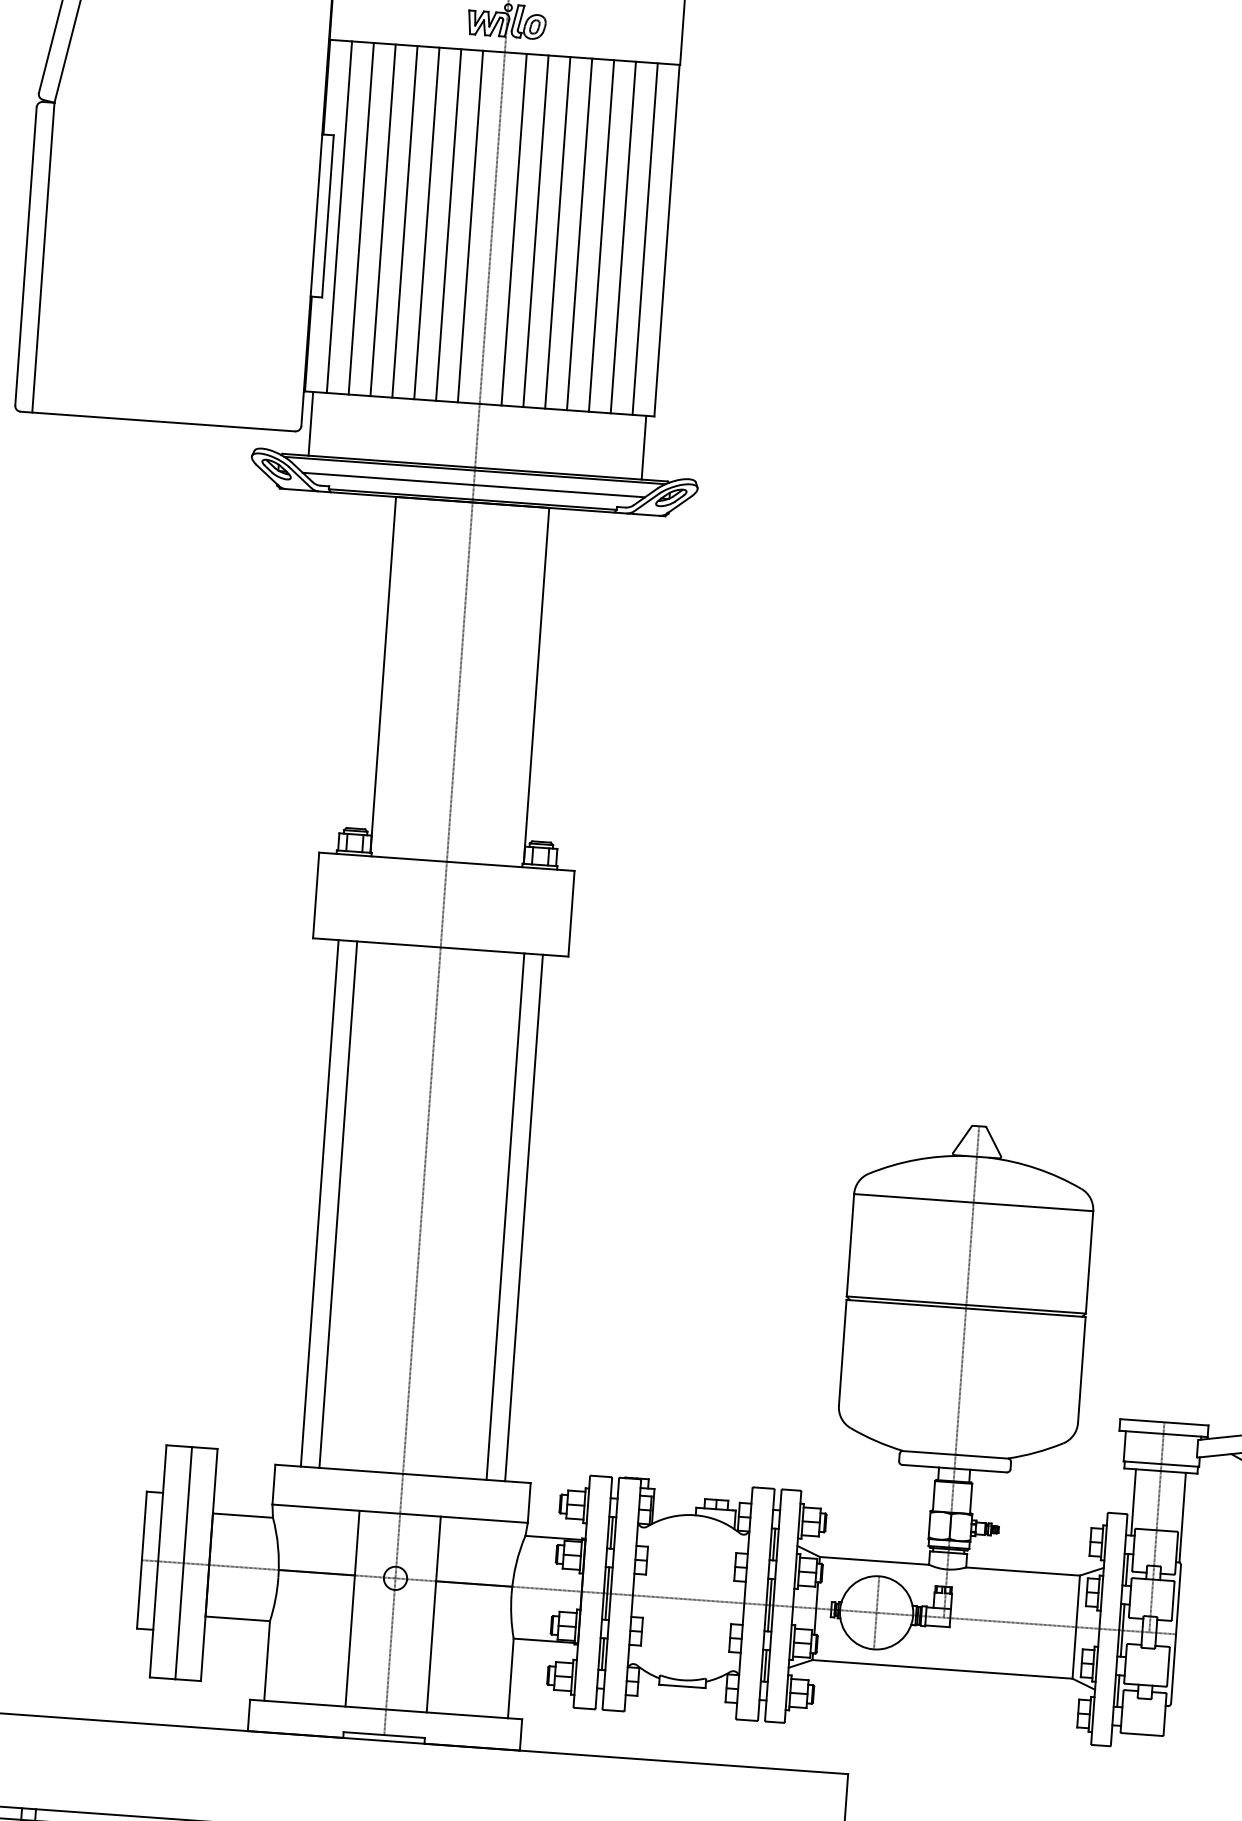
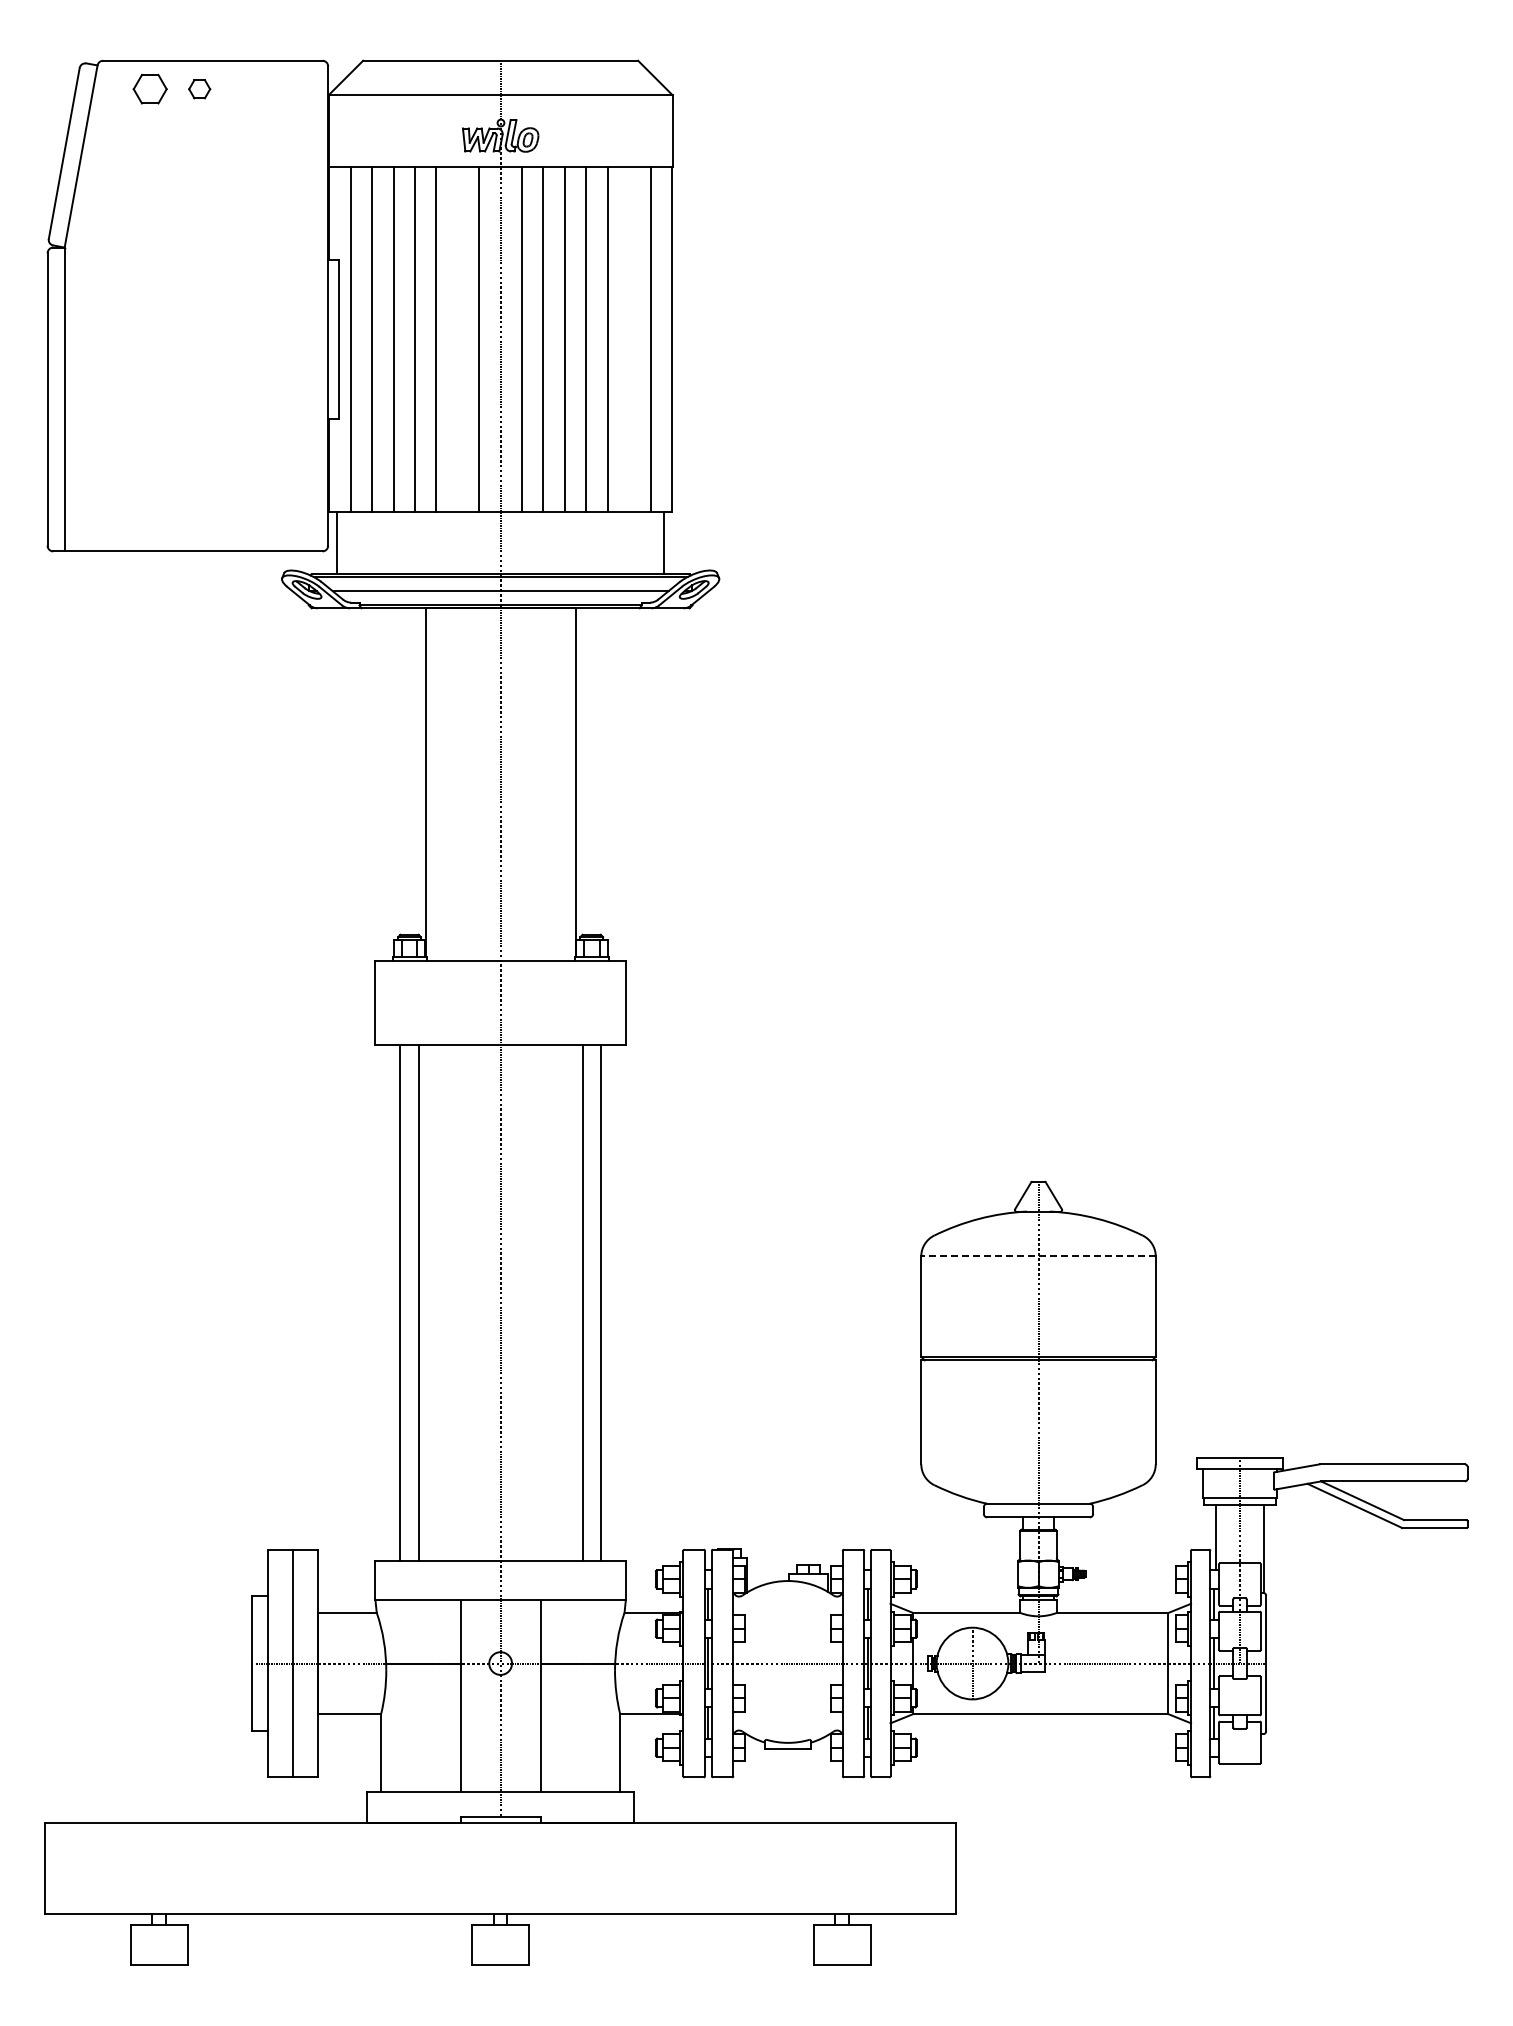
line: (448, 224) -> (457, 338), removed
line: (623, 236) -> (629, 338), removed
line: (973, 1202) -> (1038, 1256), solid -> dashed

